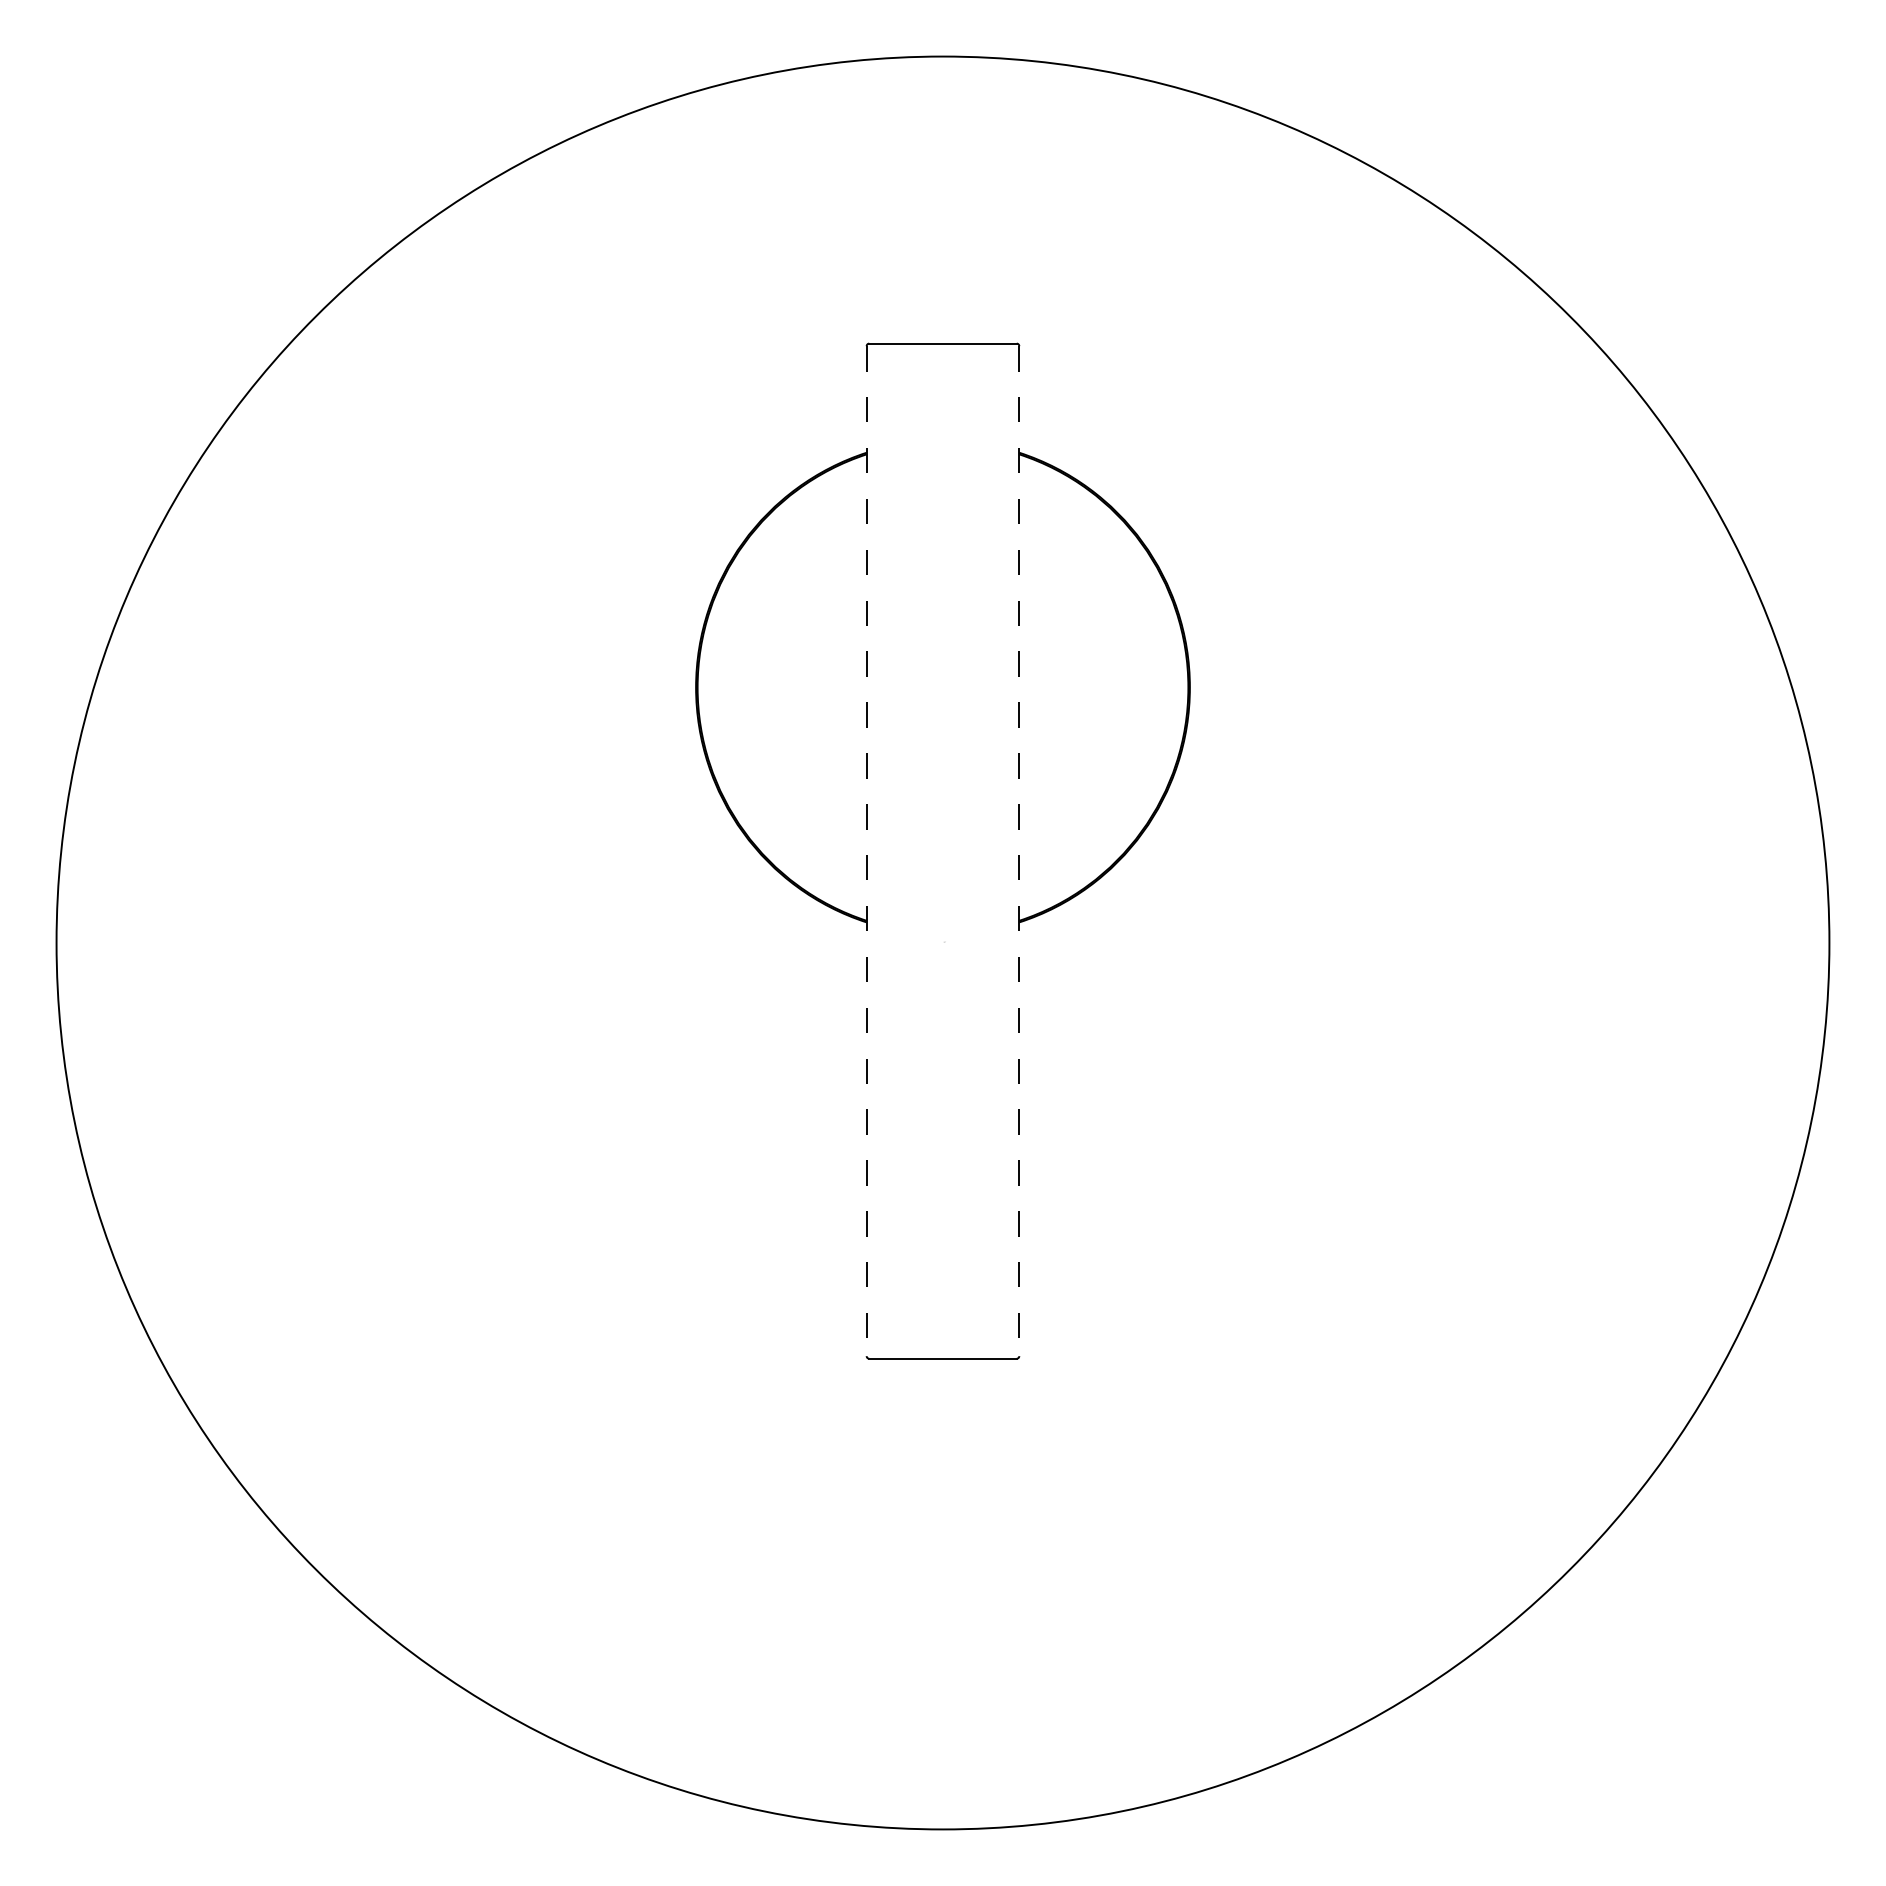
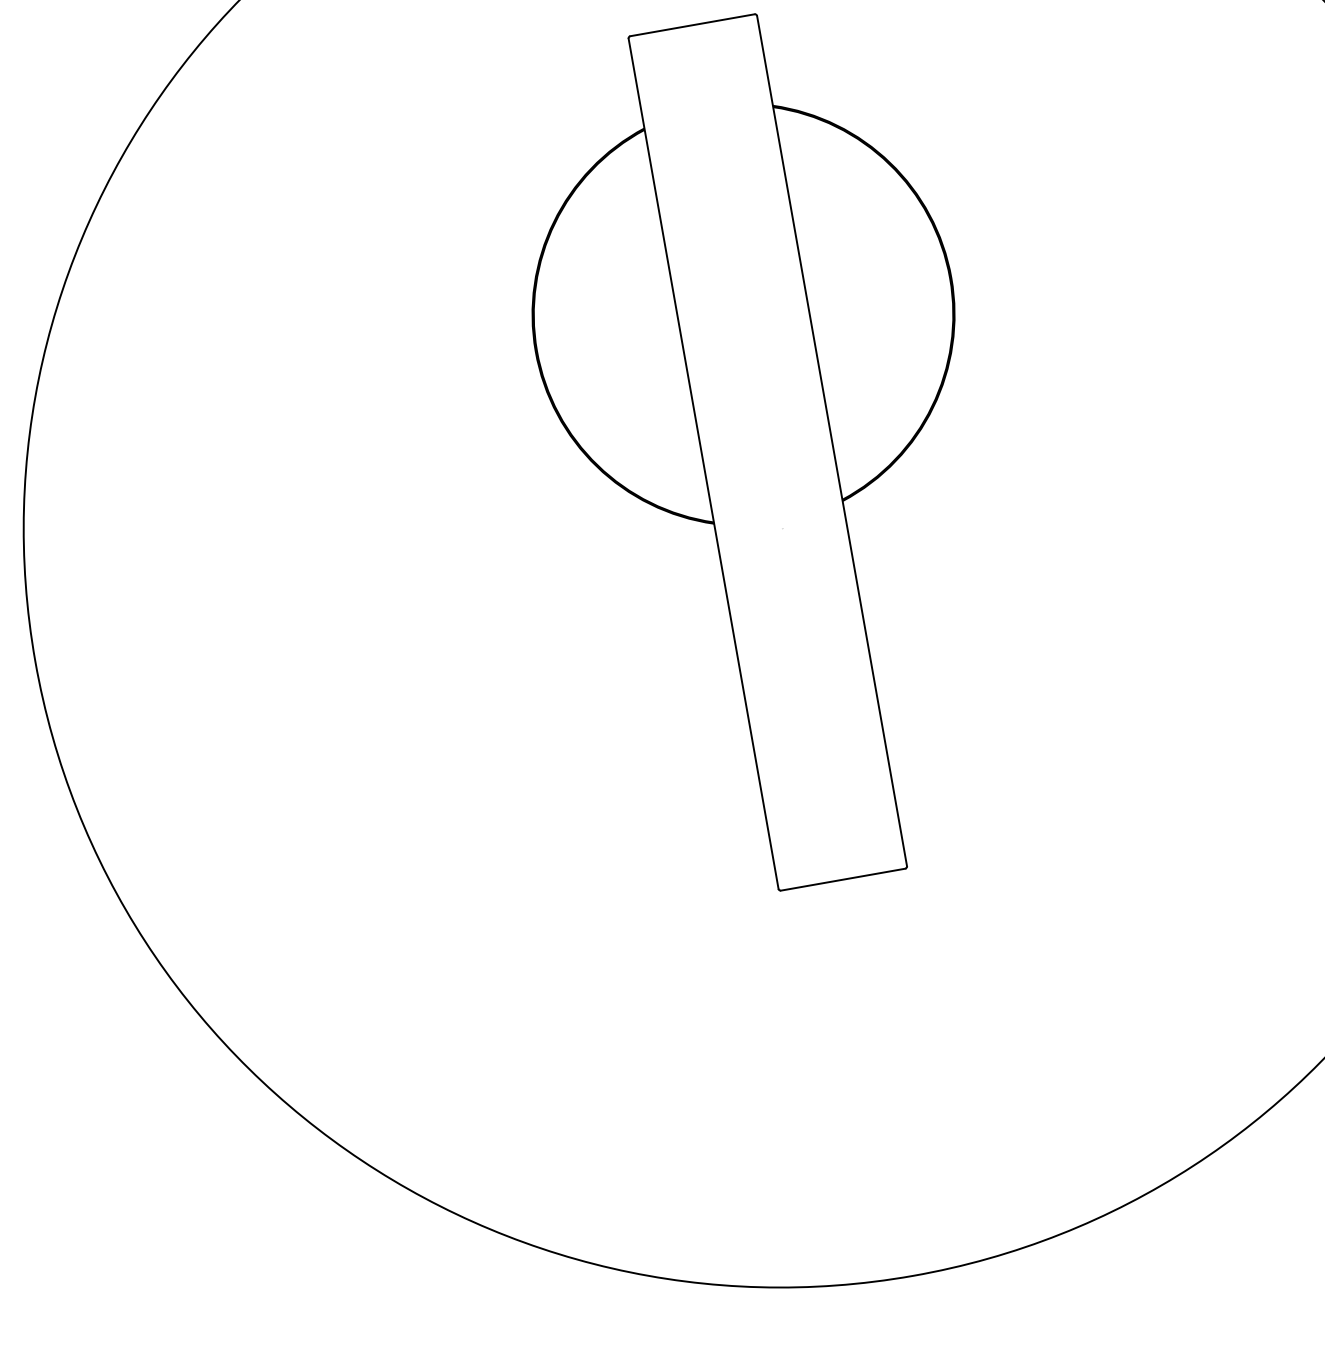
line: (866, 851) -> (703, 464), dashed -> solid
line: (1019, 851) -> (832, 441), dashed -> solid

